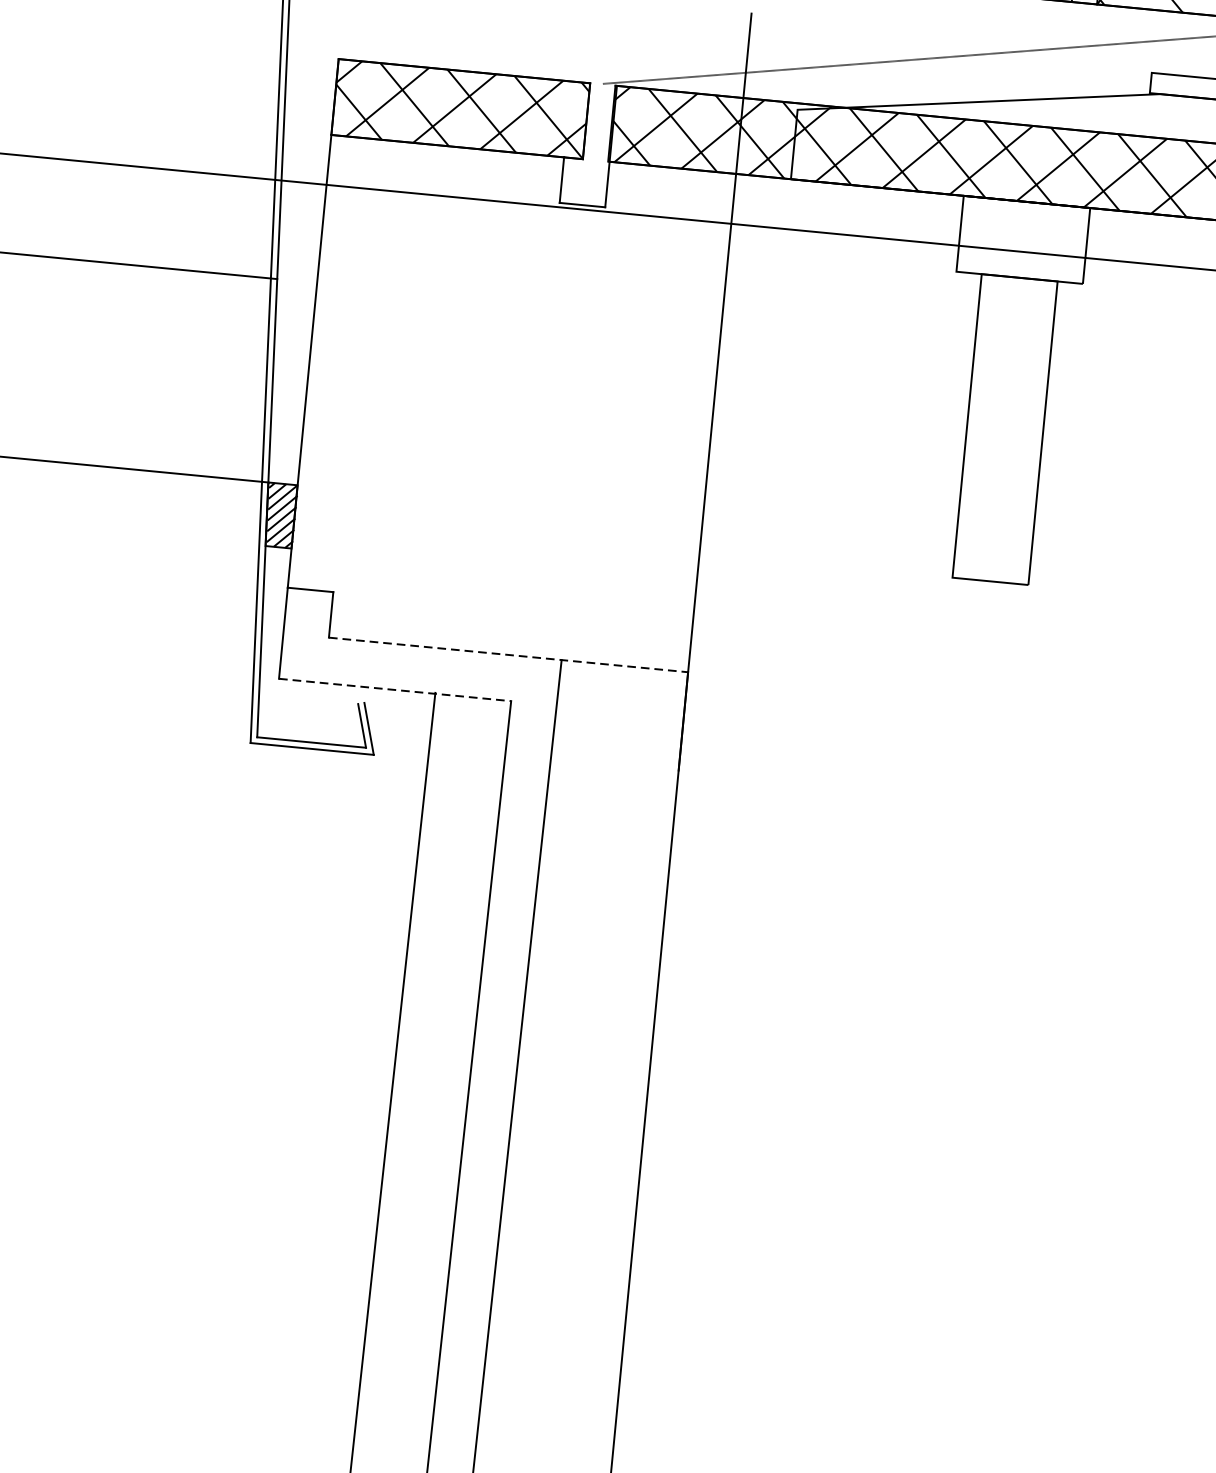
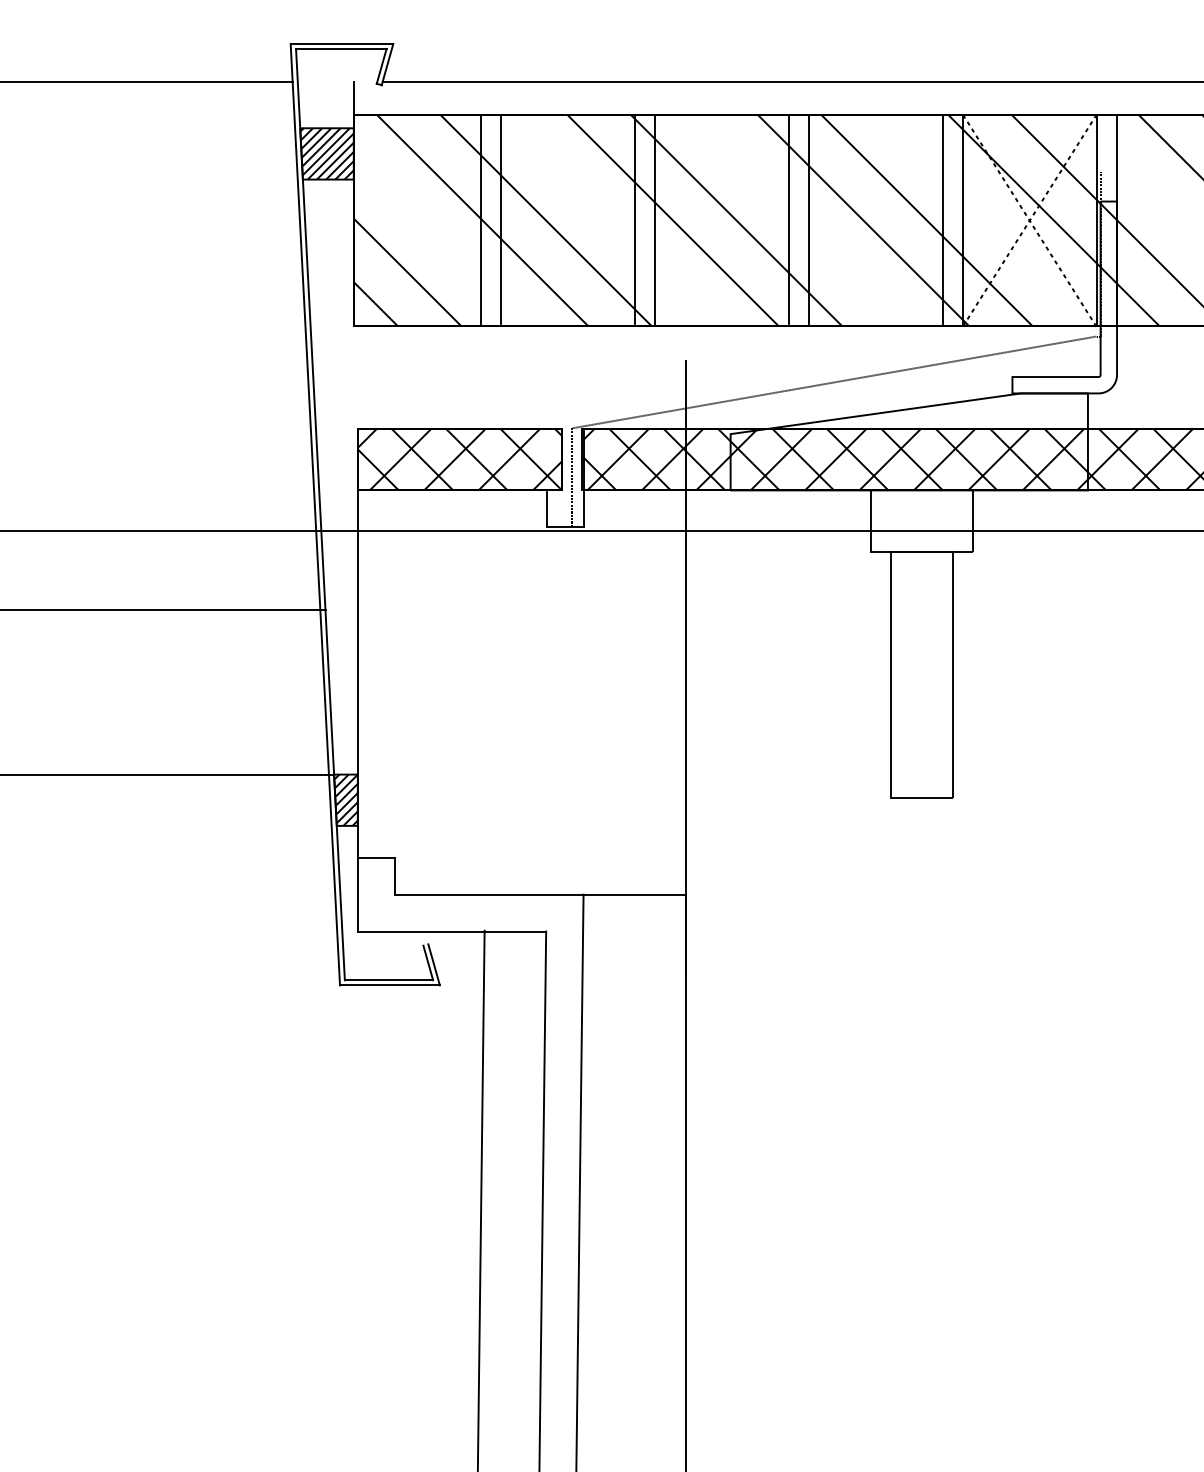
line: (597, 144) -> (572, 477), added
line: (508, 654) -> (540, 894), dashed -> solid
line: (395, 689) -> (452, 931), dashed -> solid

